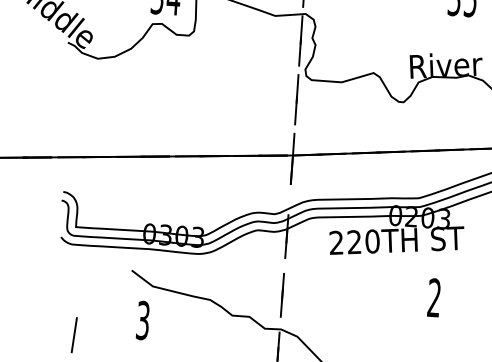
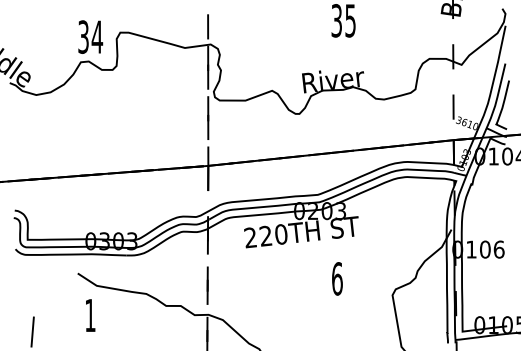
text: (434, 297) -> (337, 278), 2 -> 6
text: (143, 320) -> (90, 315), 3 -> 1

